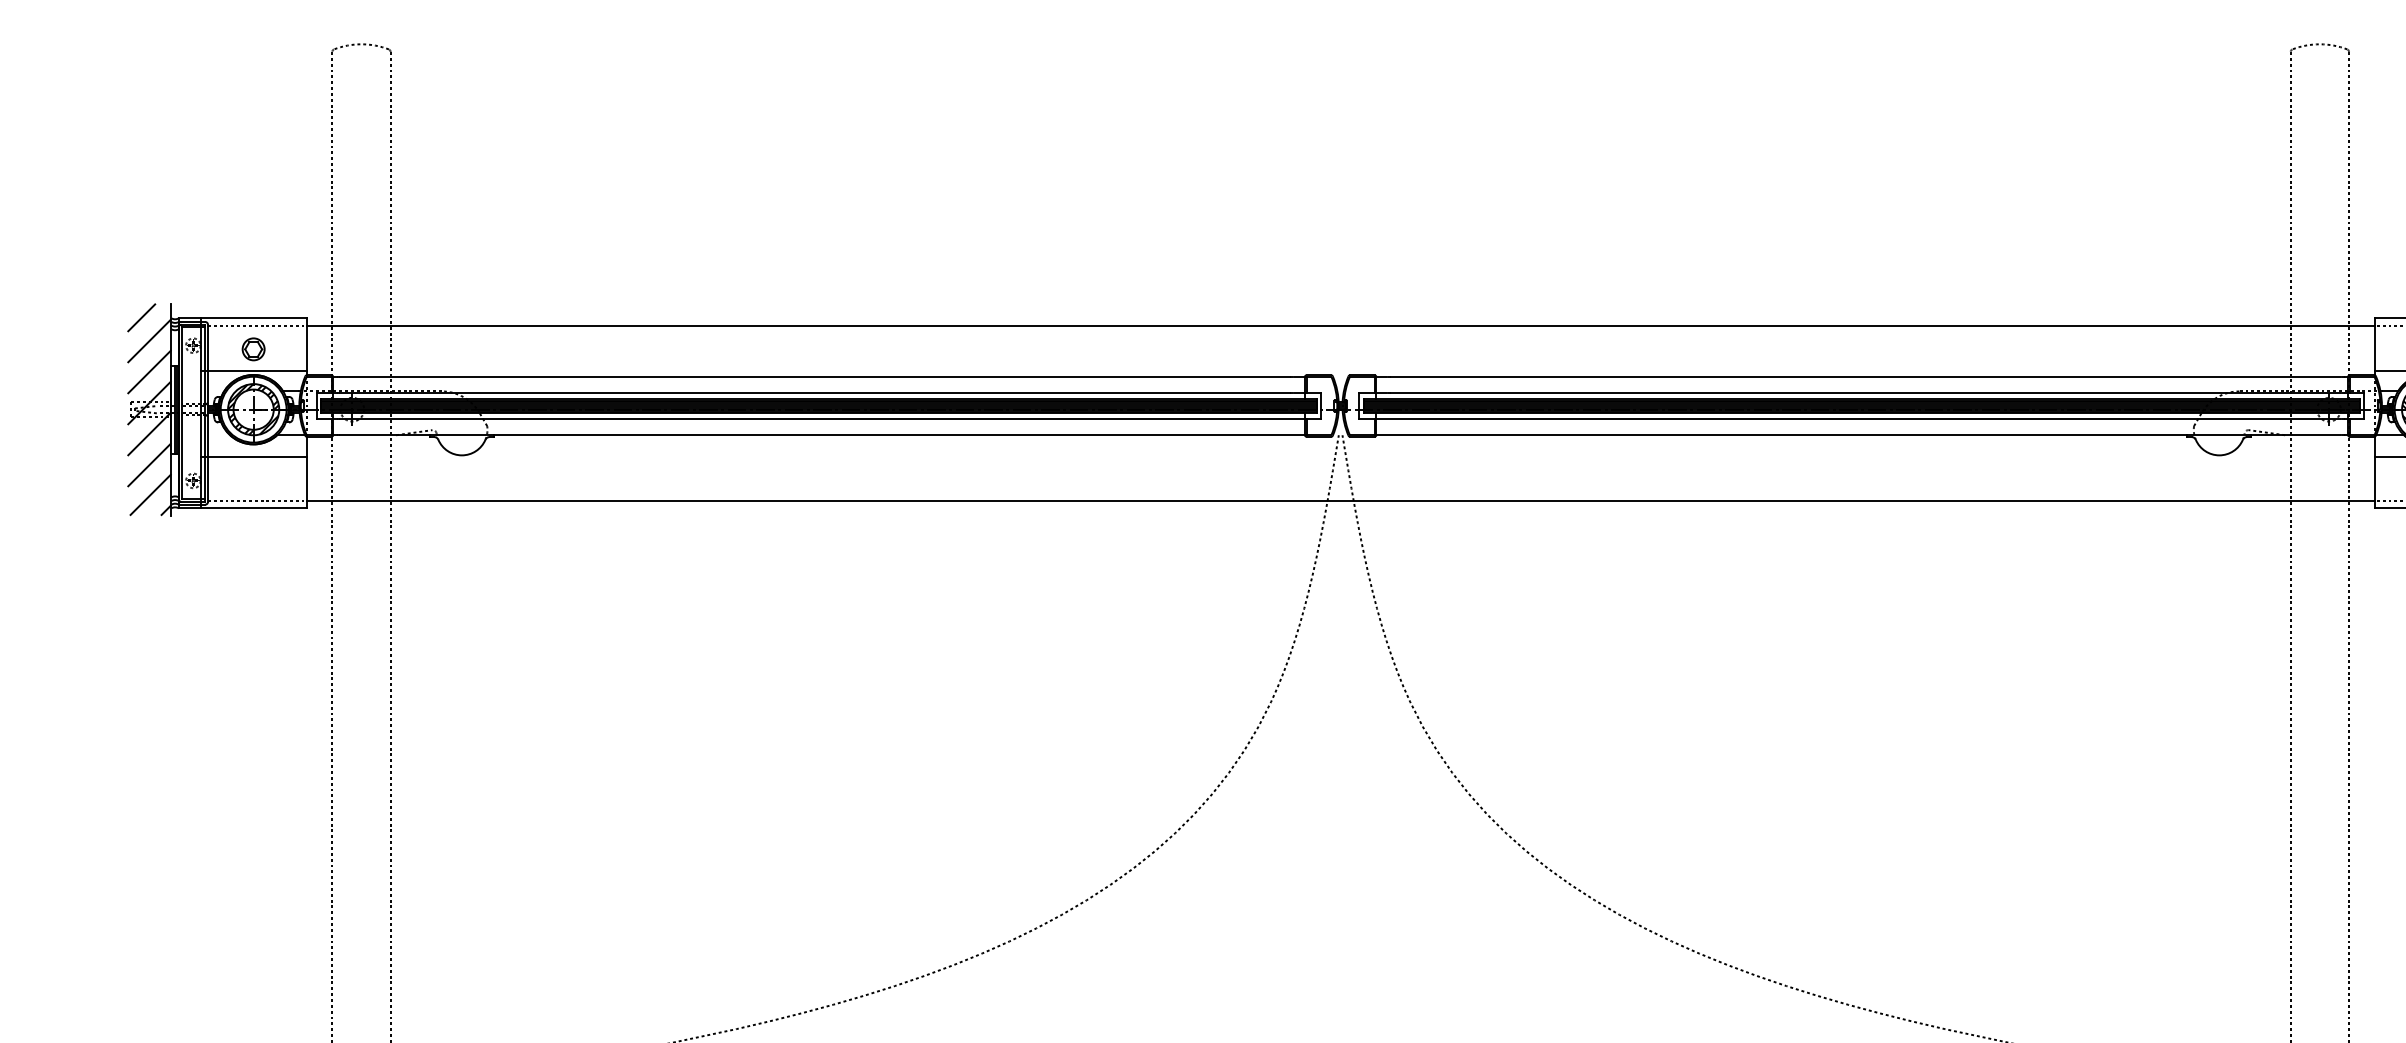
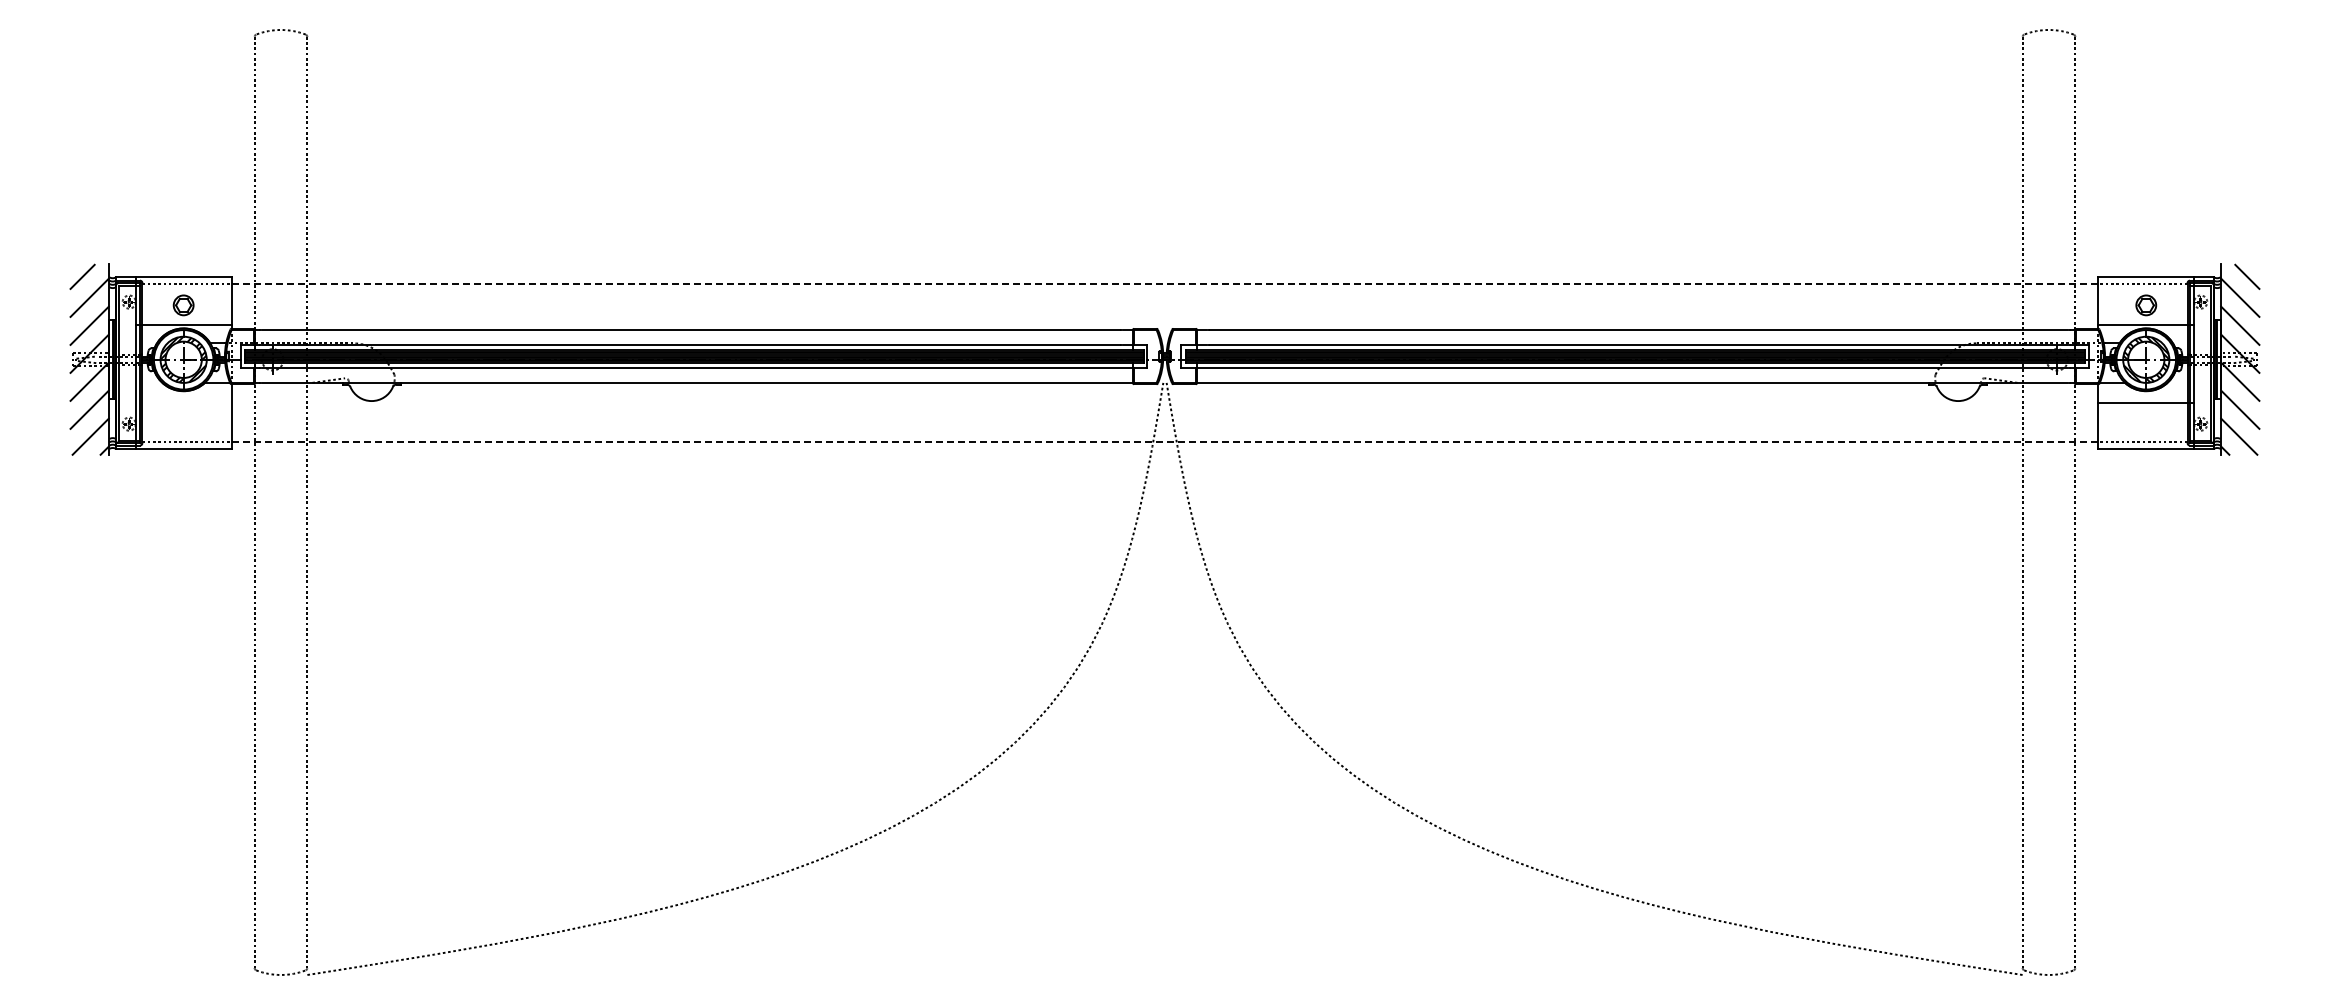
line: (1341, 325) -> (1165, 283), solid -> dashed
line: (253, 456) -> (183, 402), removed
line: (1341, 501) -> (1165, 442), solid -> dashed

